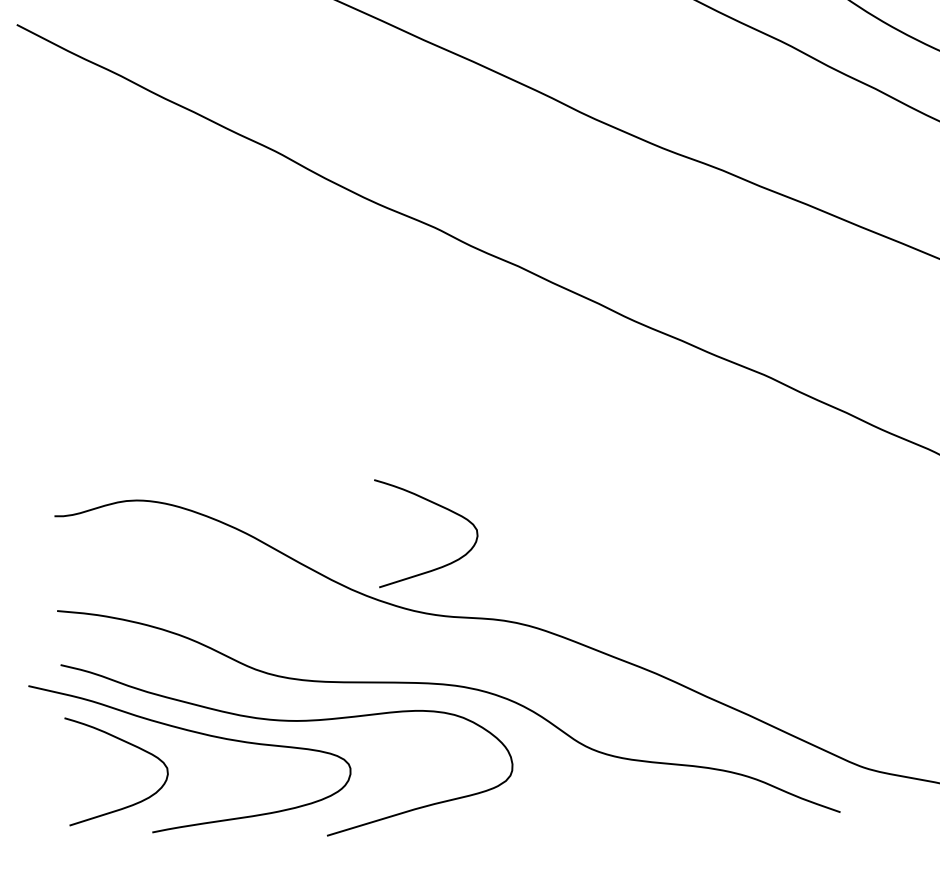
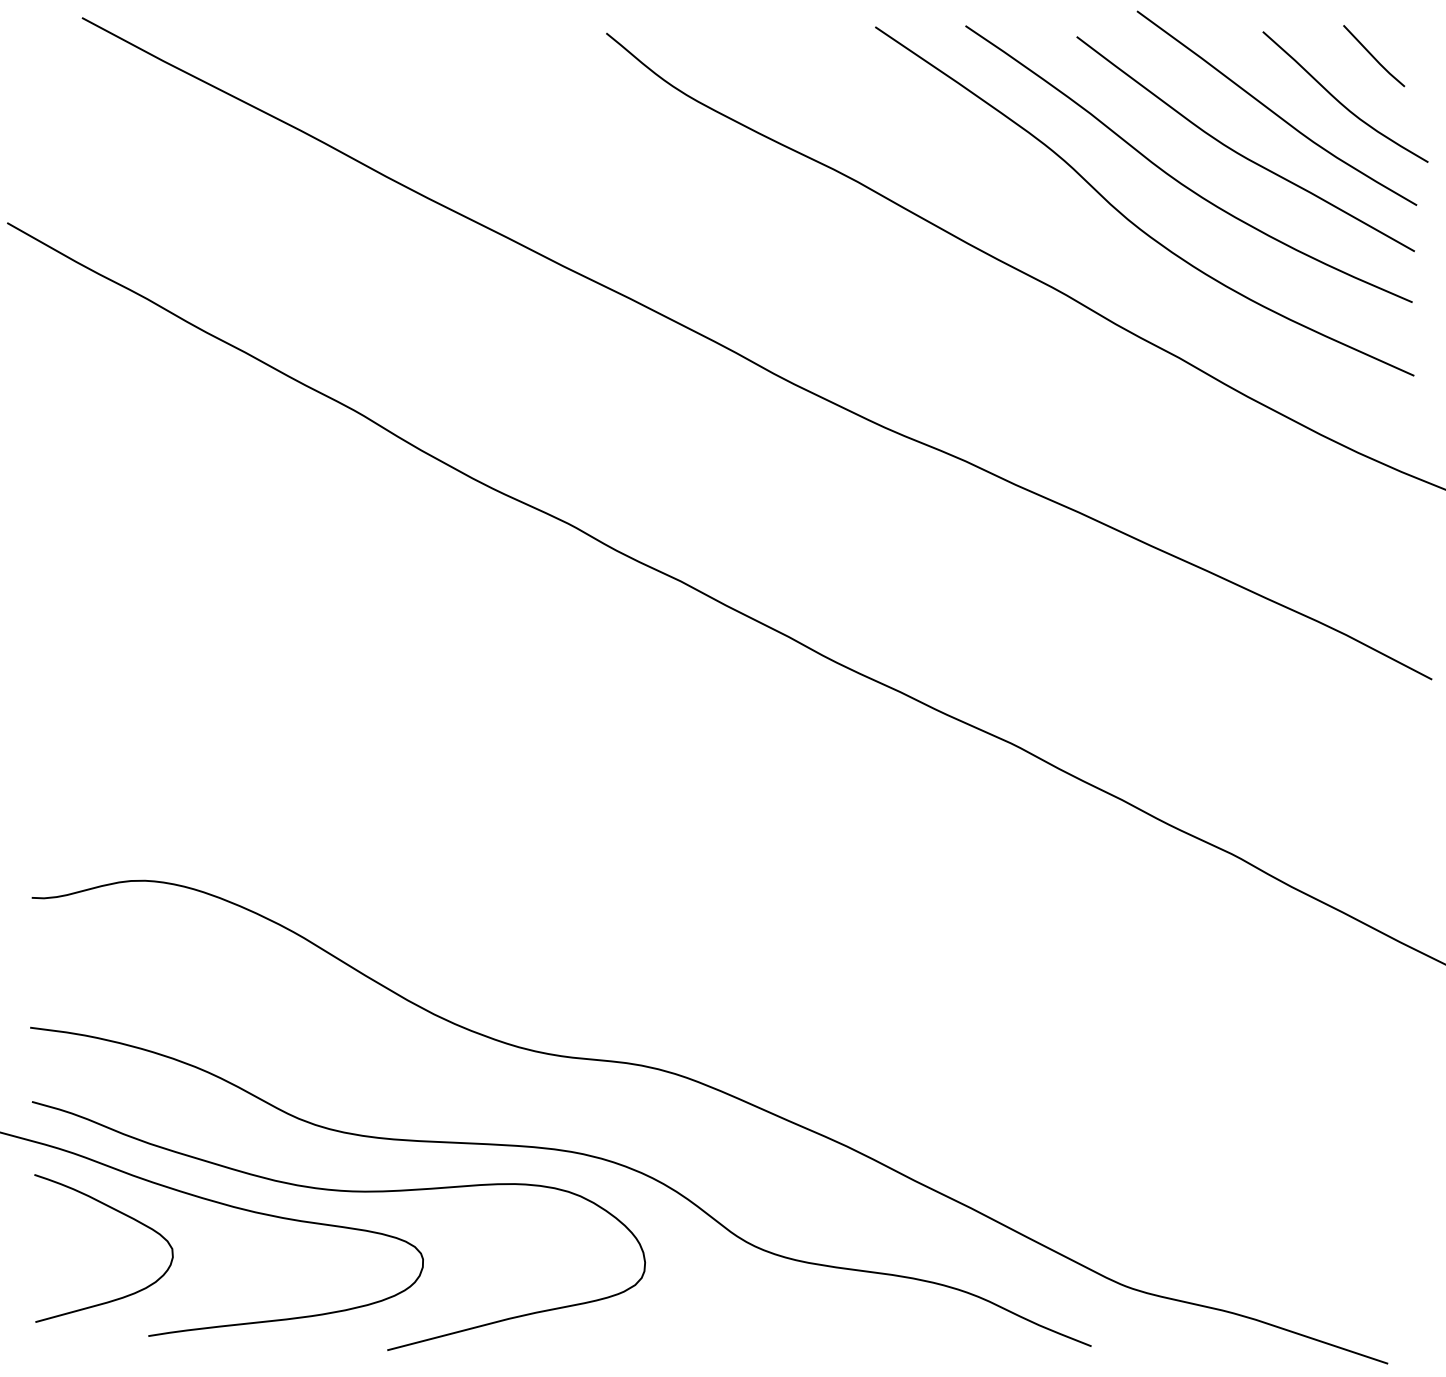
curve: (438, 505) -> (557, 904), removed

